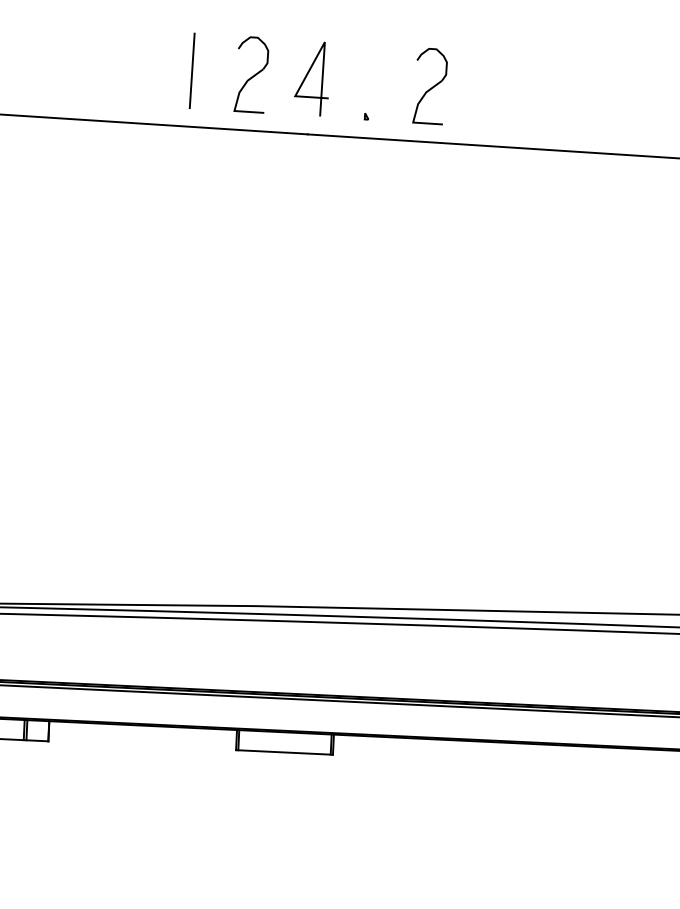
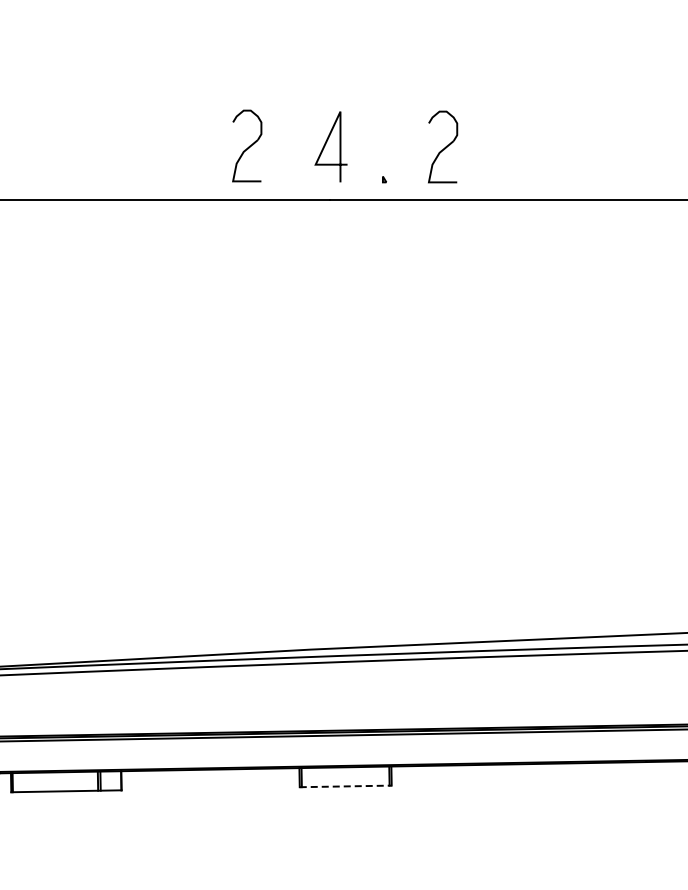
line: (192, 70) -> (216, 146), removed
part: (252, 74) -> (247, 145), moved
line: (284, 752) -> (345, 786), solid -> dashed

